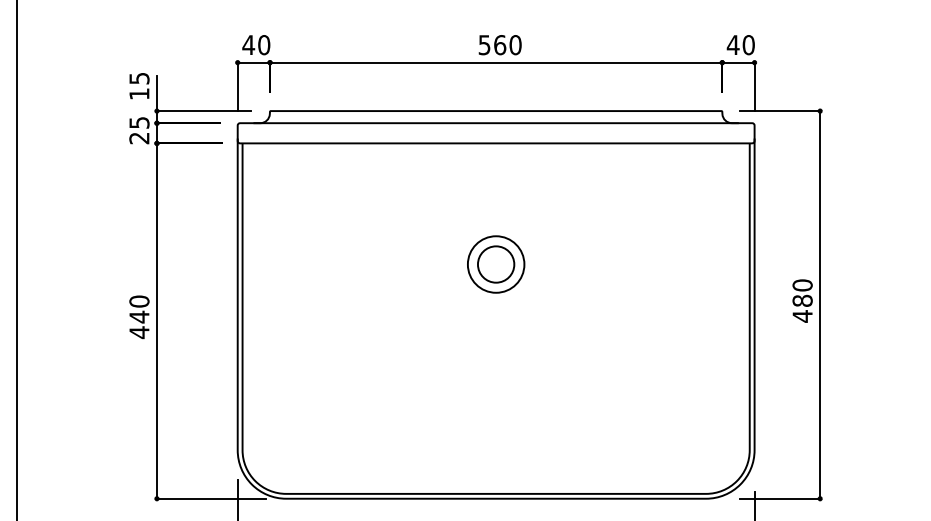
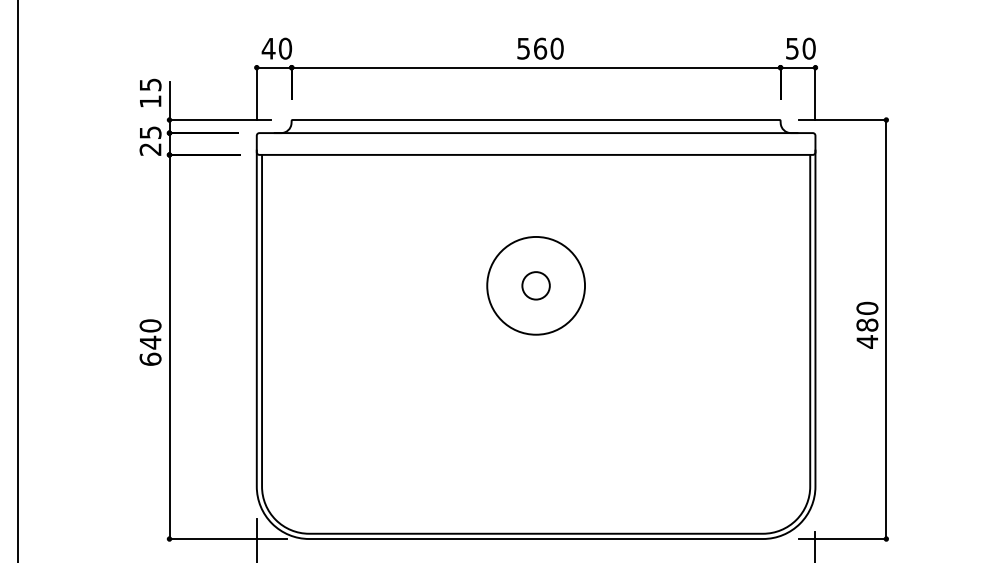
text: (733, 44) -> (792, 48), 40 -> 50
circle: (495, 264) -> (535, 285), size x0.7
circle: (495, 264) -> (535, 285), size x1.6
text: (139, 332) -> (150, 359), 440 -> 640

